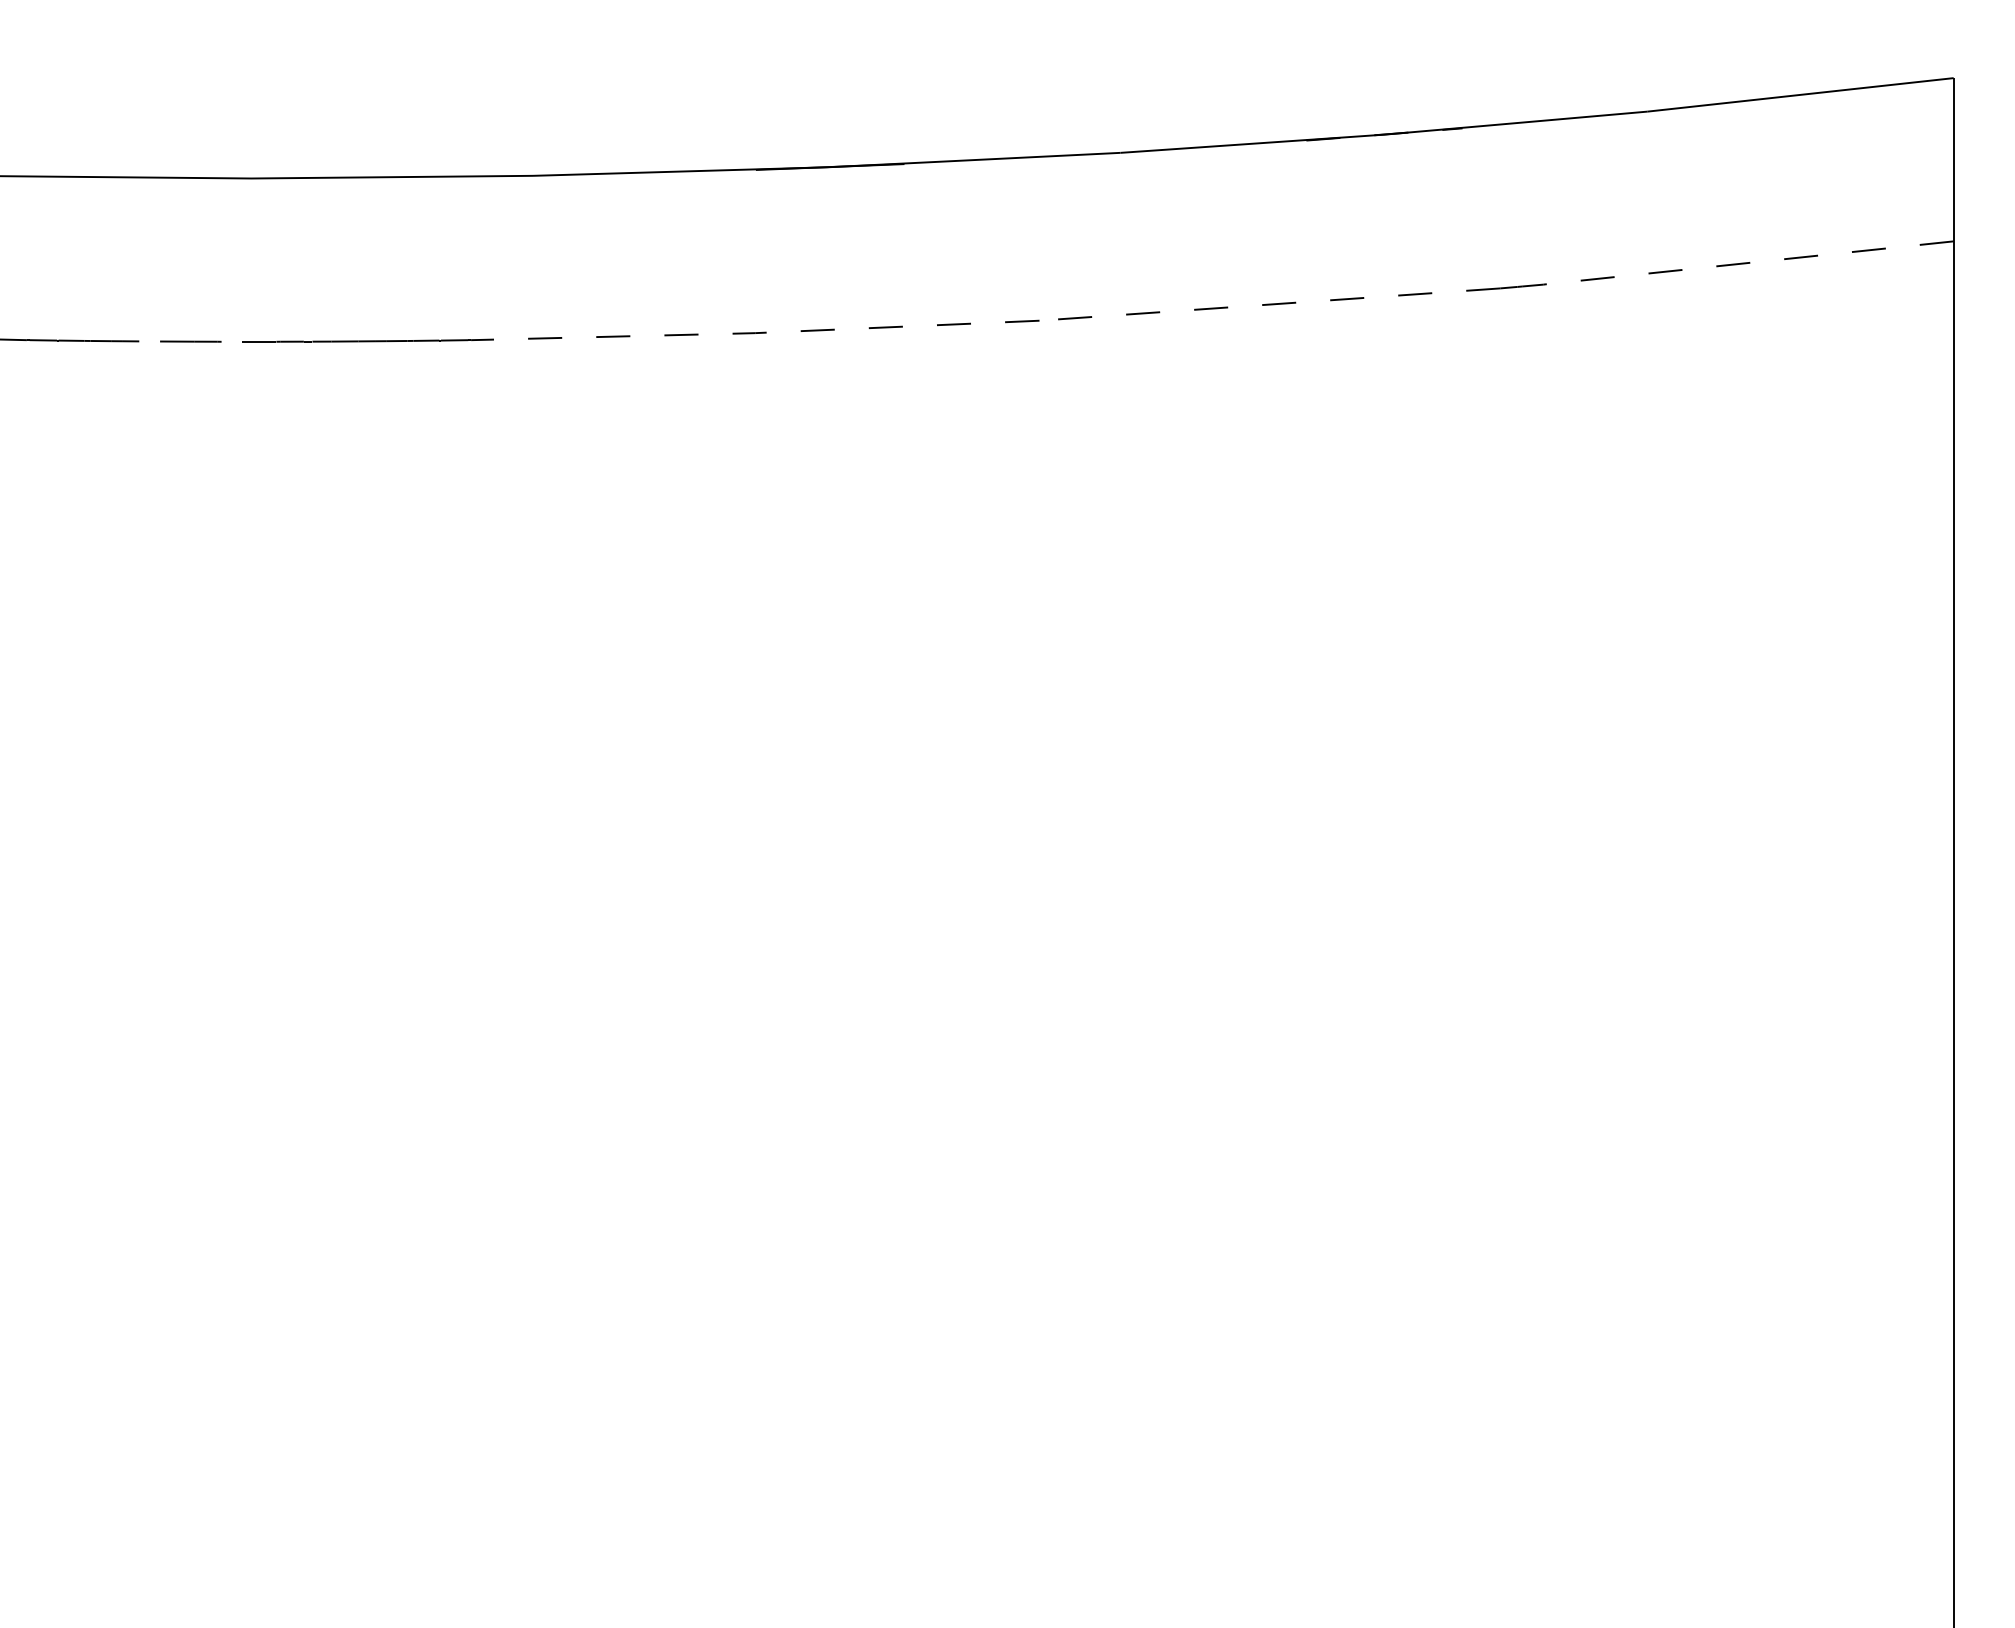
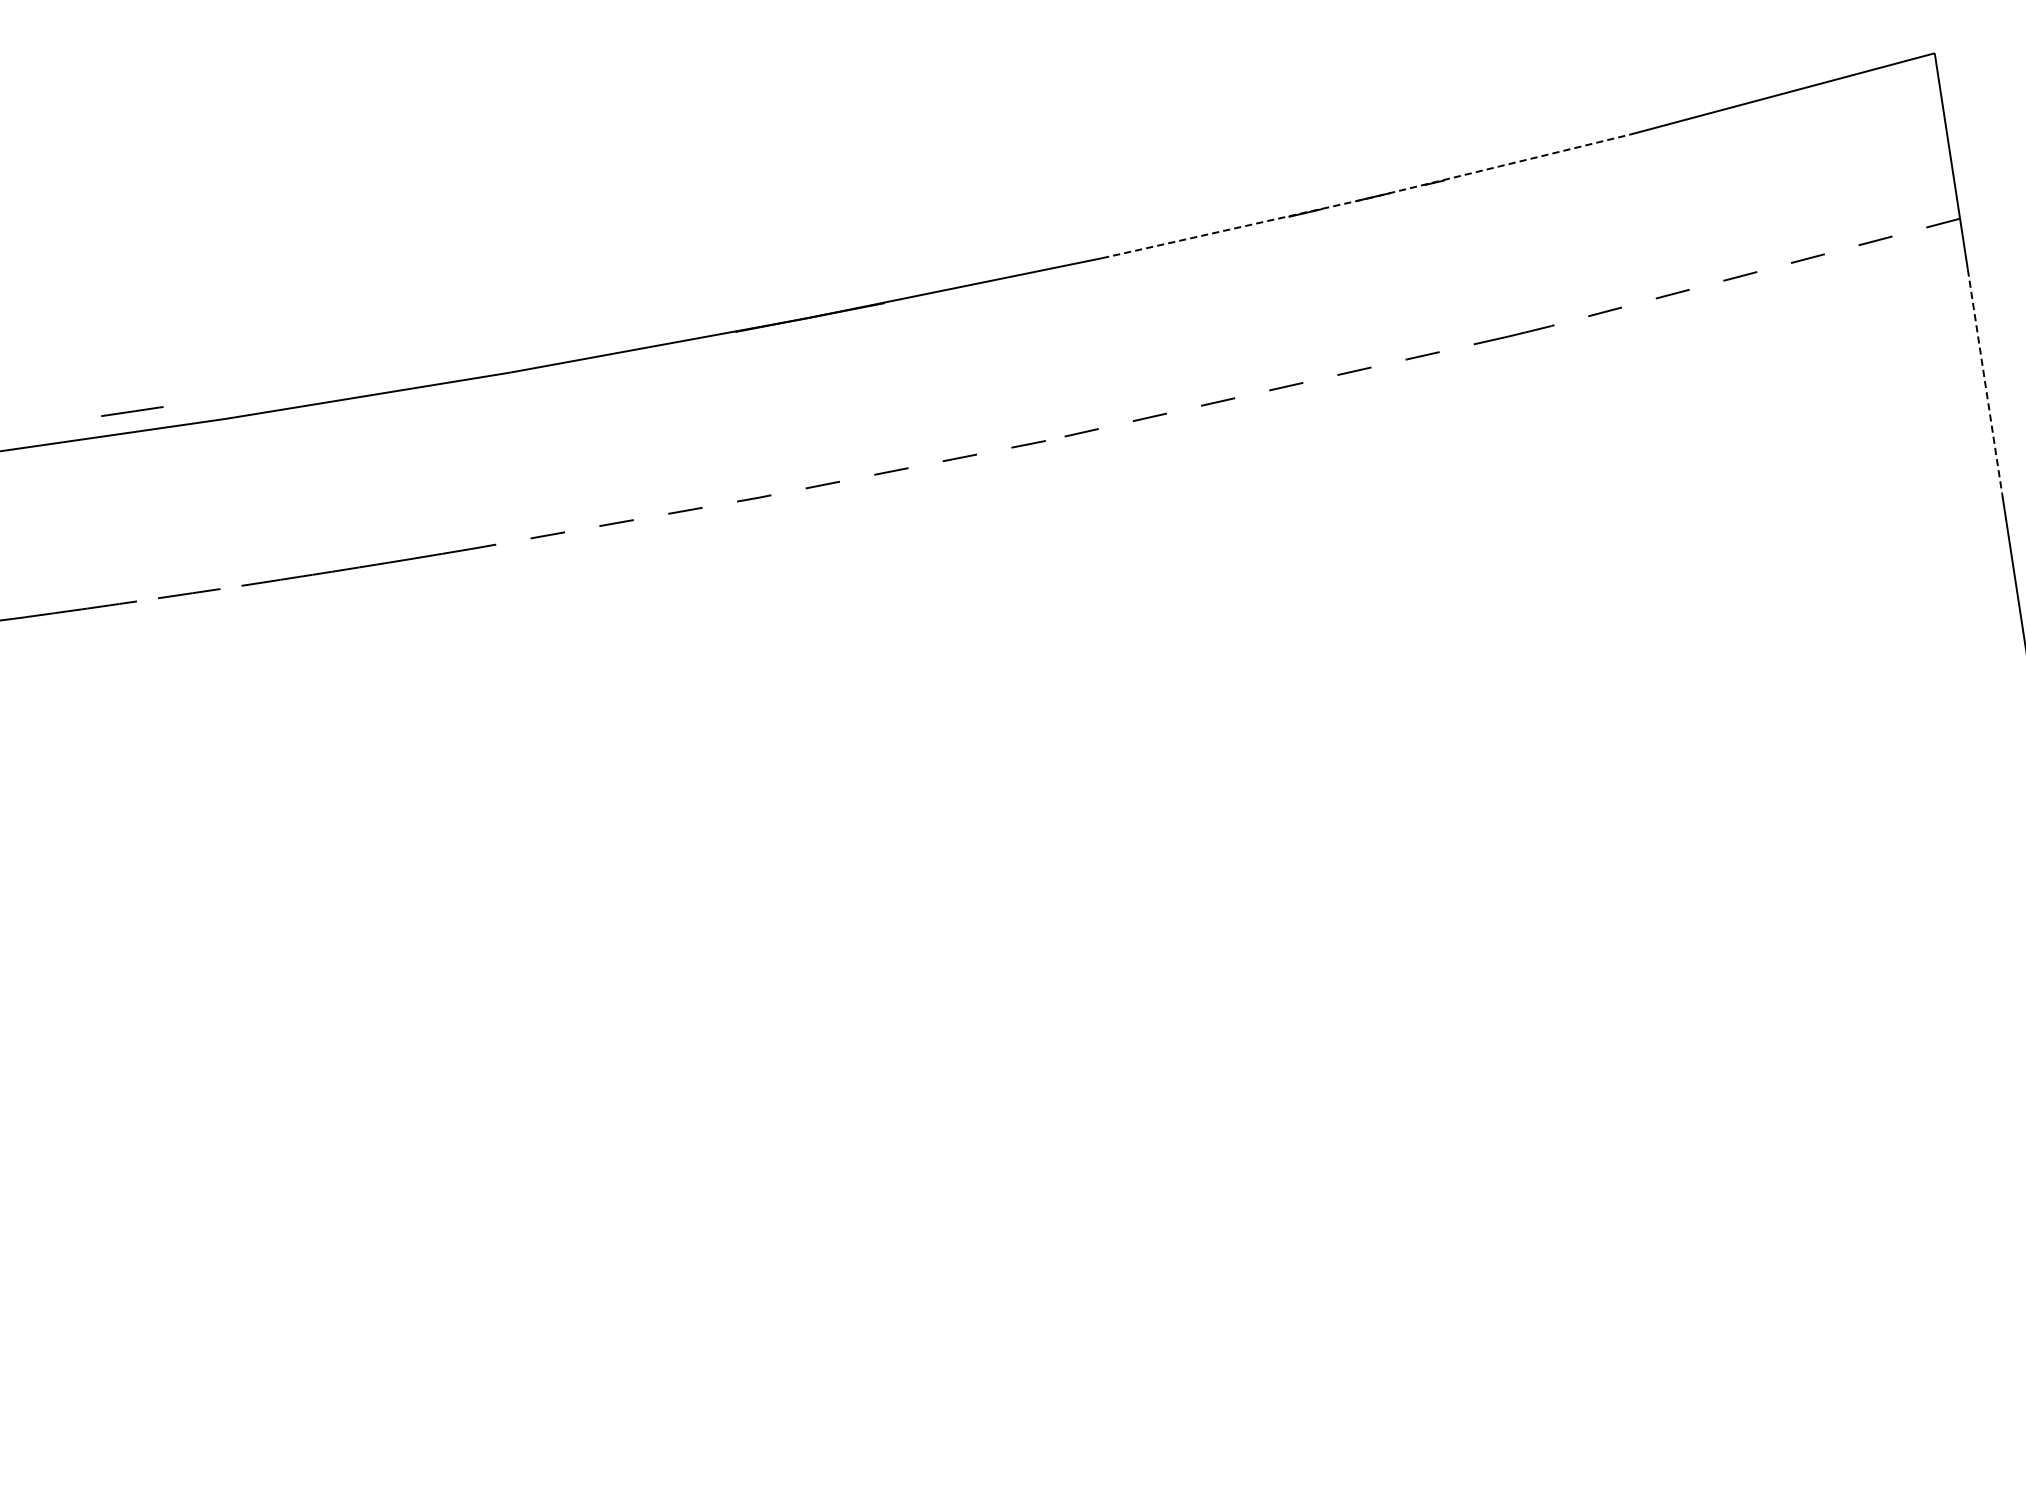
line: (1384, 134) -> (1366, 198), solid -> dashed
line: (162, 157) -> (132, 411), added
line: (1953, 402) -> (1984, 382), solid -> dashed

